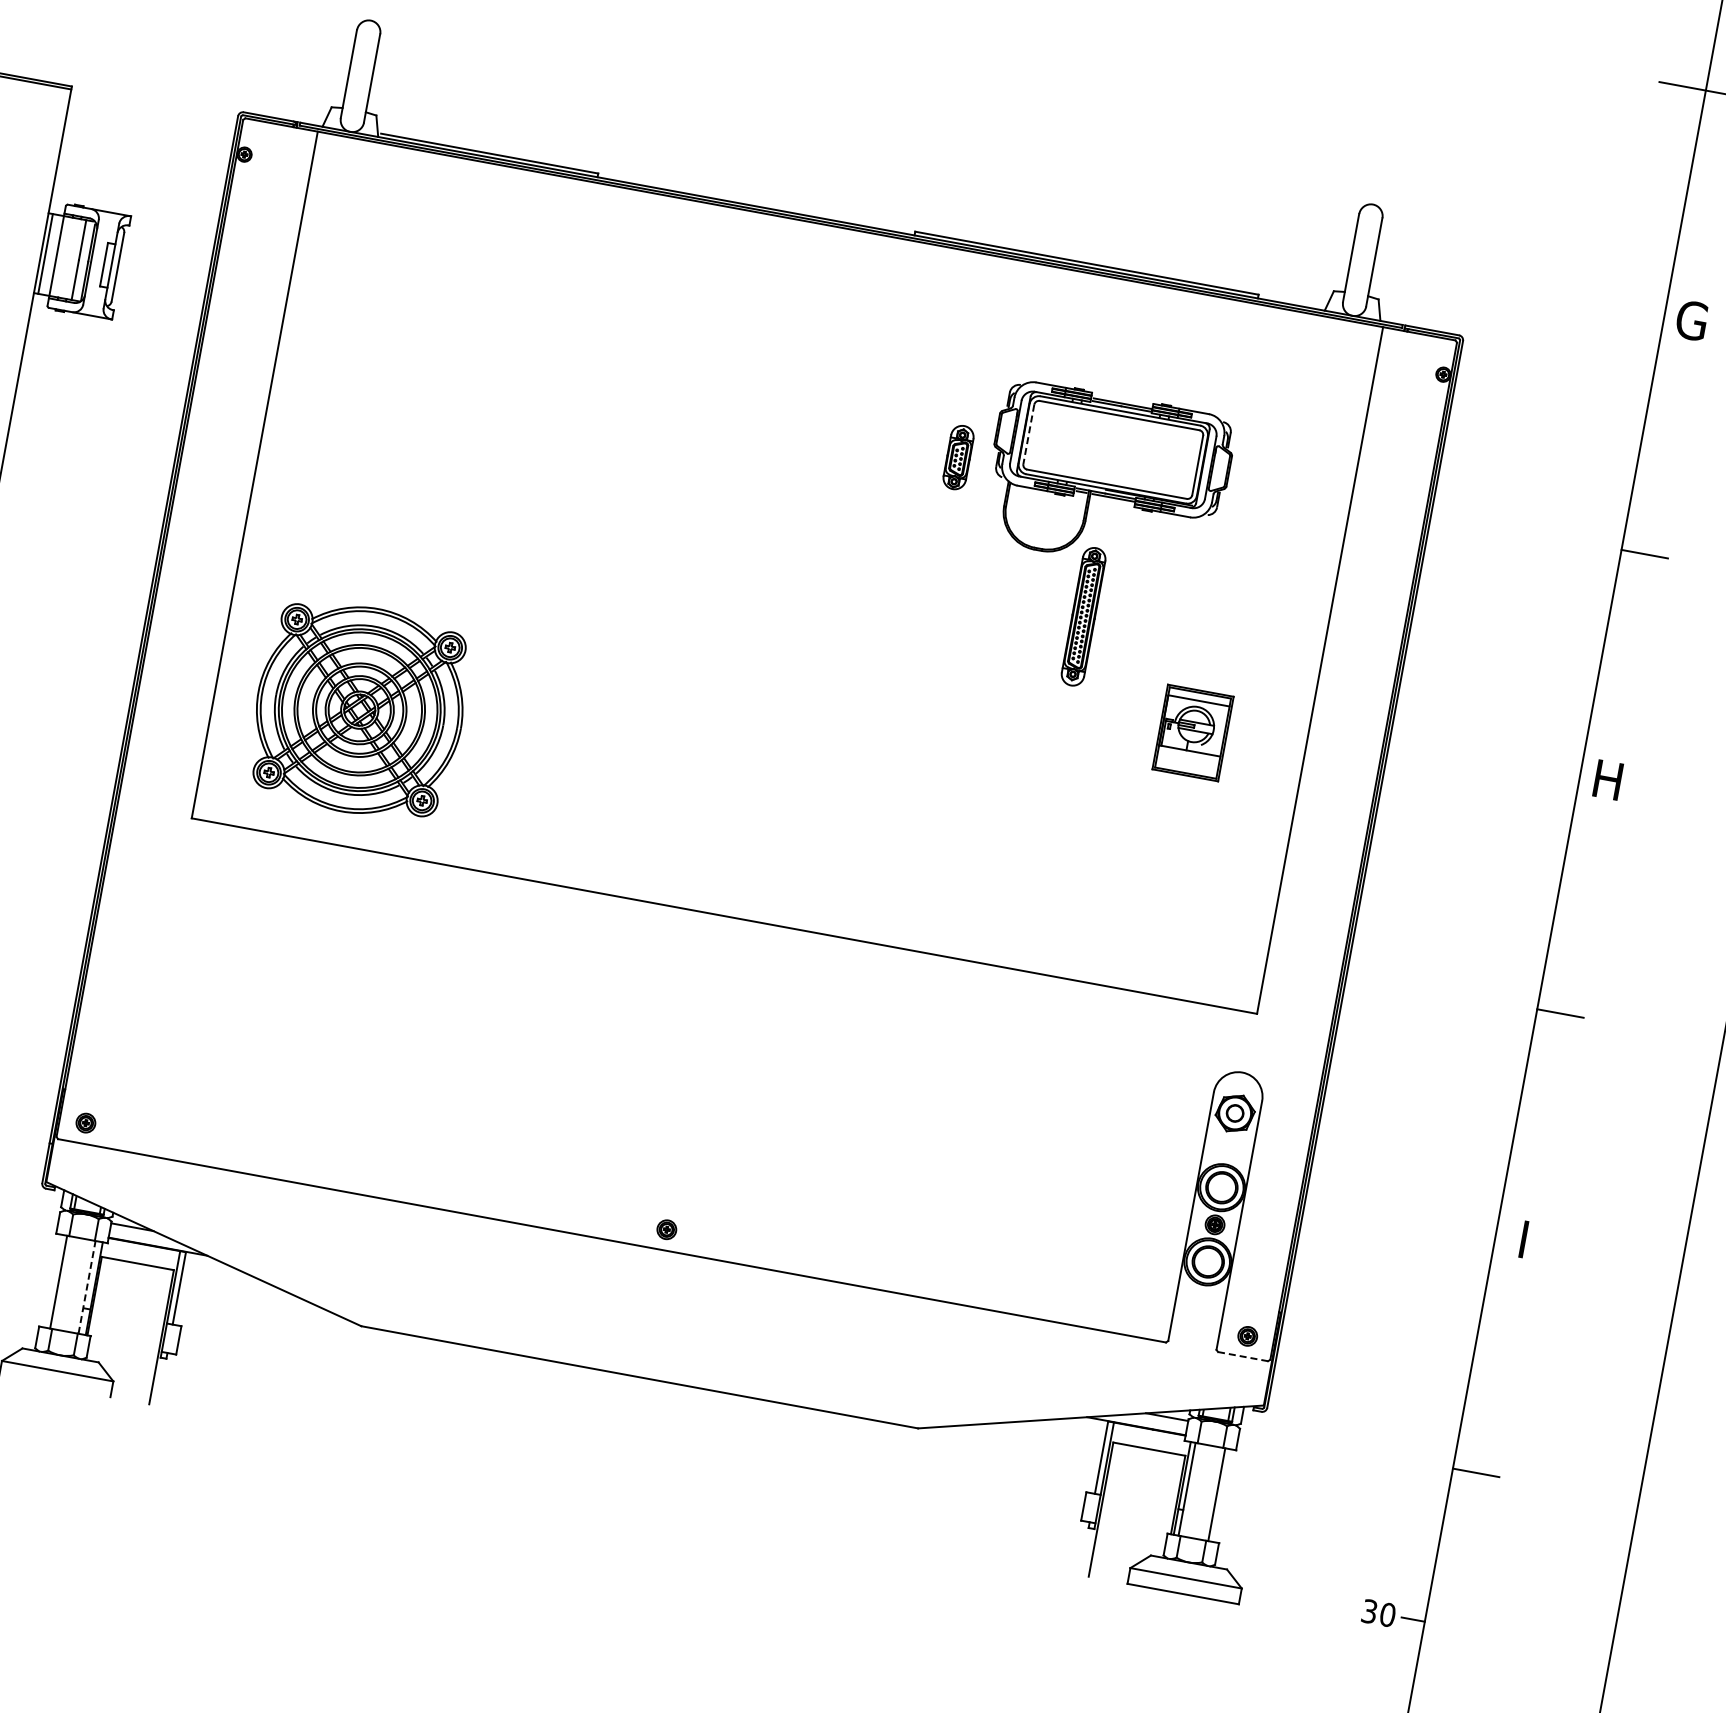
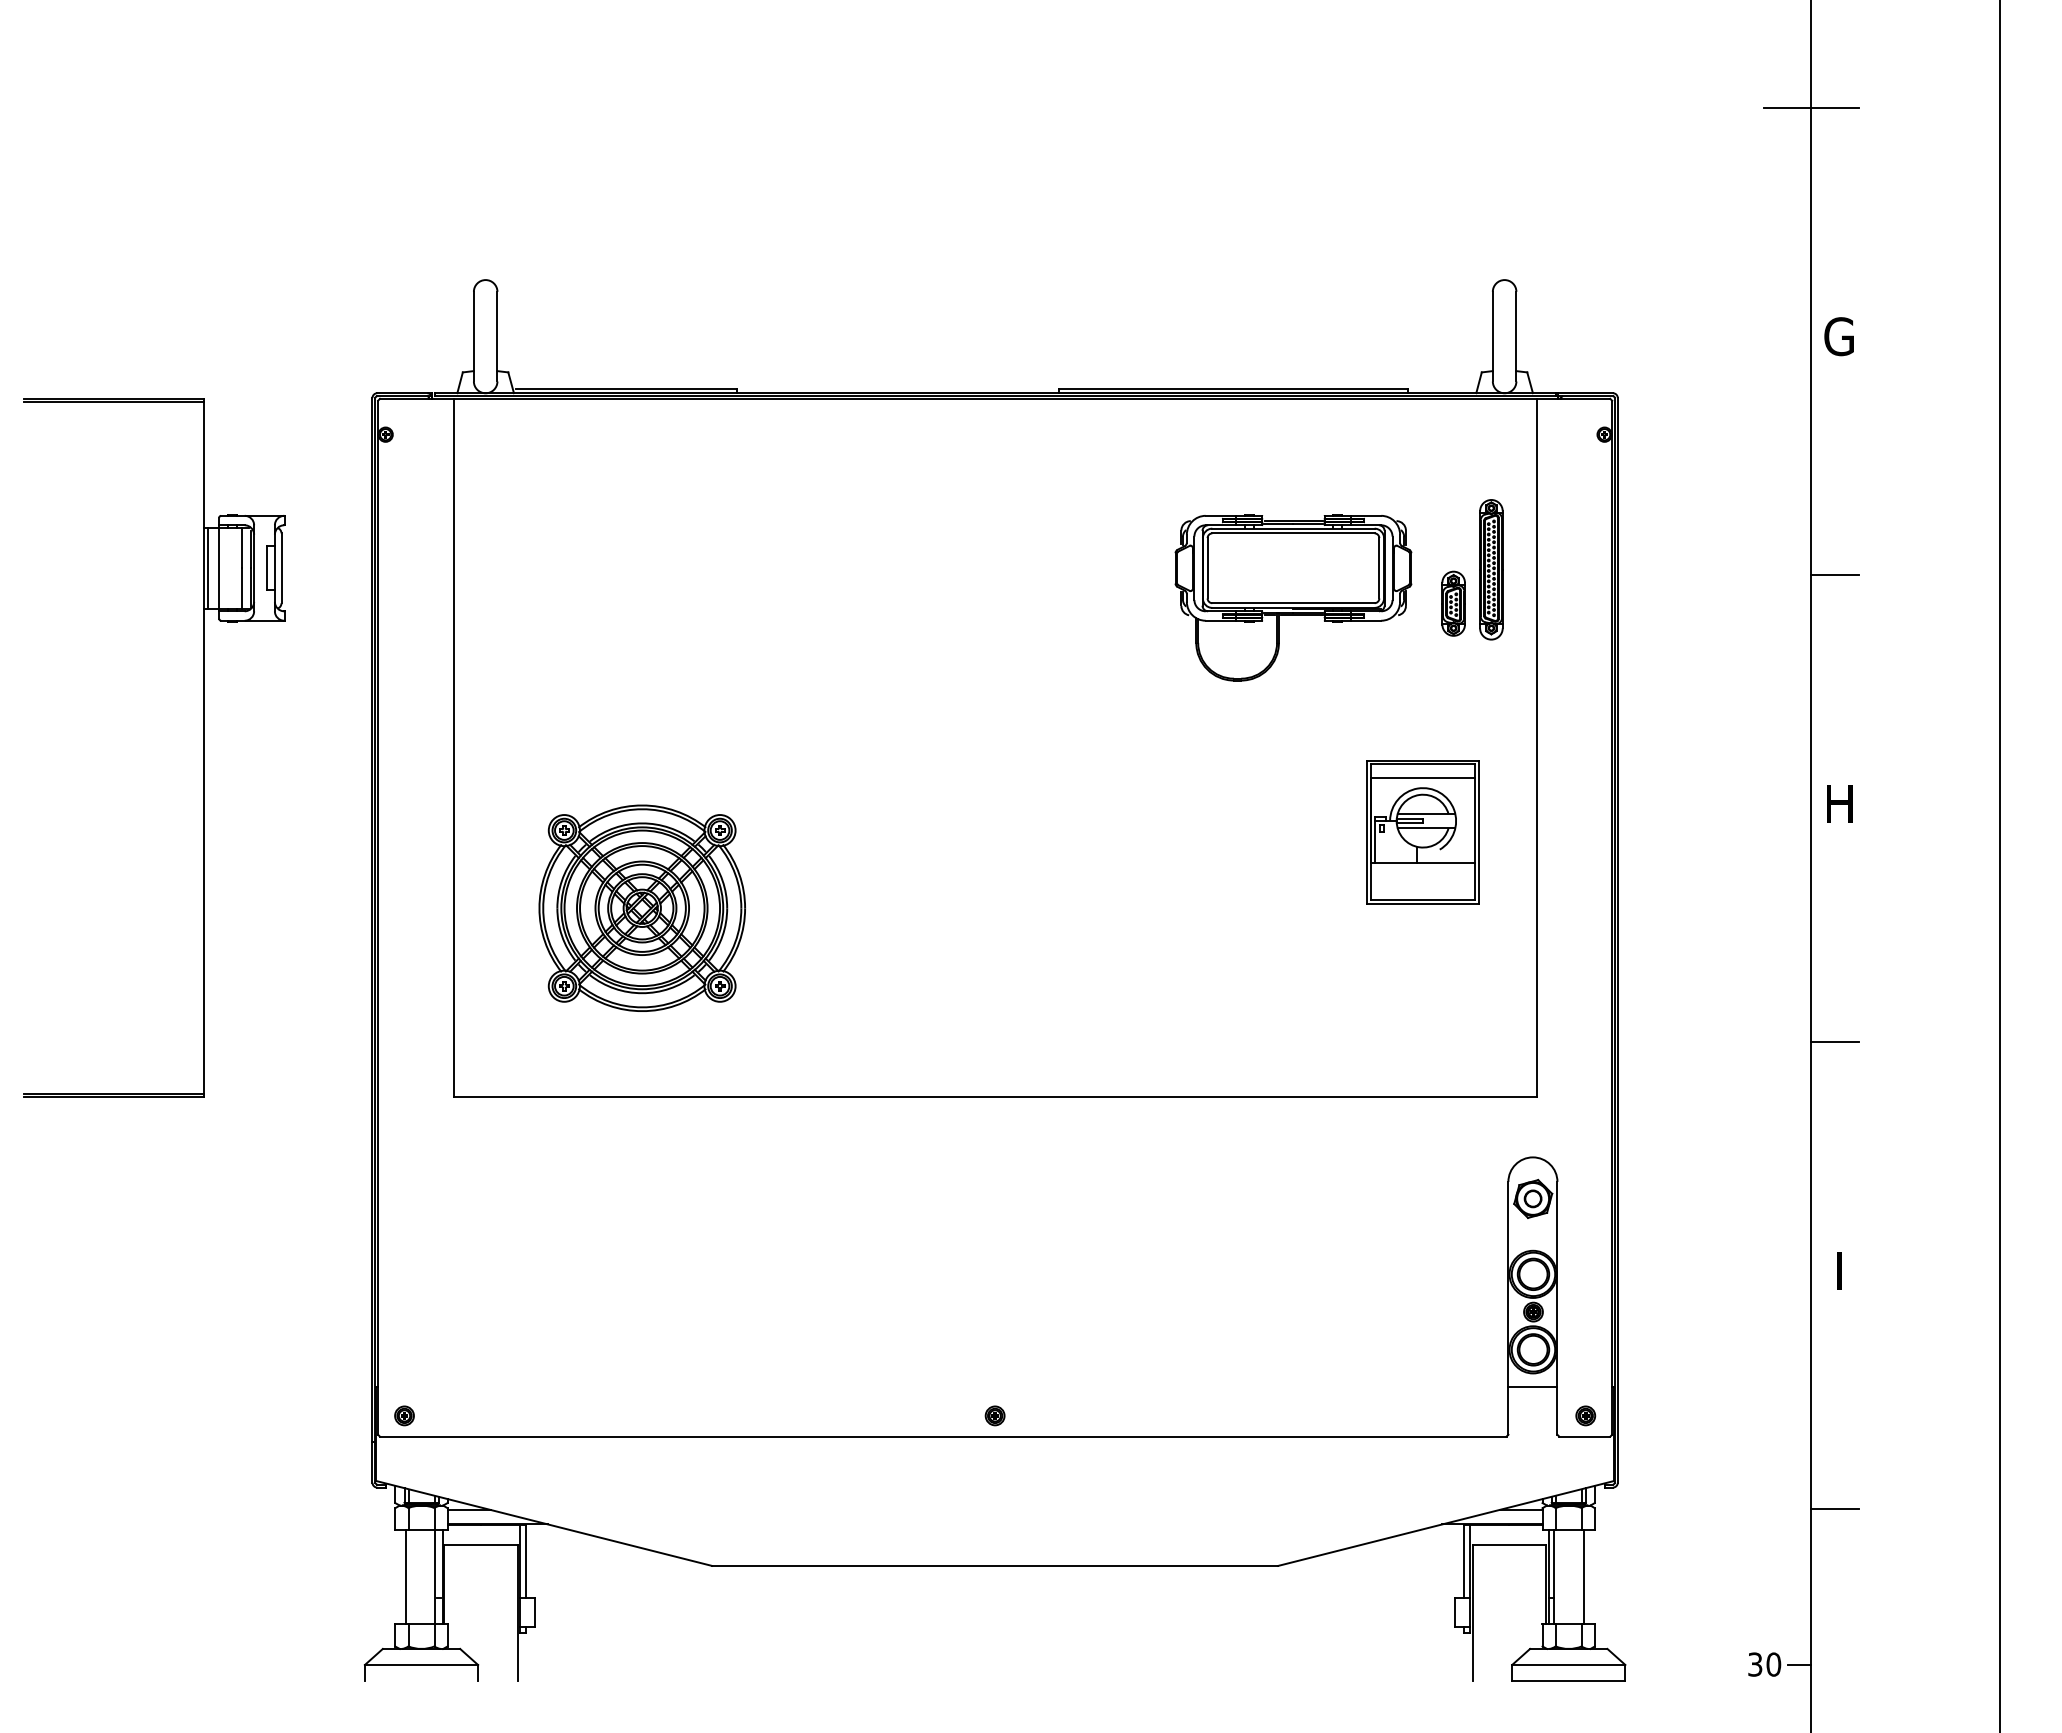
line: (1028, 434) -> (1207, 568), dashed -> solid
part: (958, 457) -> (1453, 603), moved
part: (1083, 616) -> (1491, 569), moved
part: (359, 709) -> (641, 907), moved
part: (1192, 733) -> (1422, 832), size x1.67
line: (87, 1286) -> (435, 1576), dashed -> solid
line: (1200, 1297) -> (1532, 1386), added
line: (1243, 1356) -> (1585, 1436), dashed -> solid

